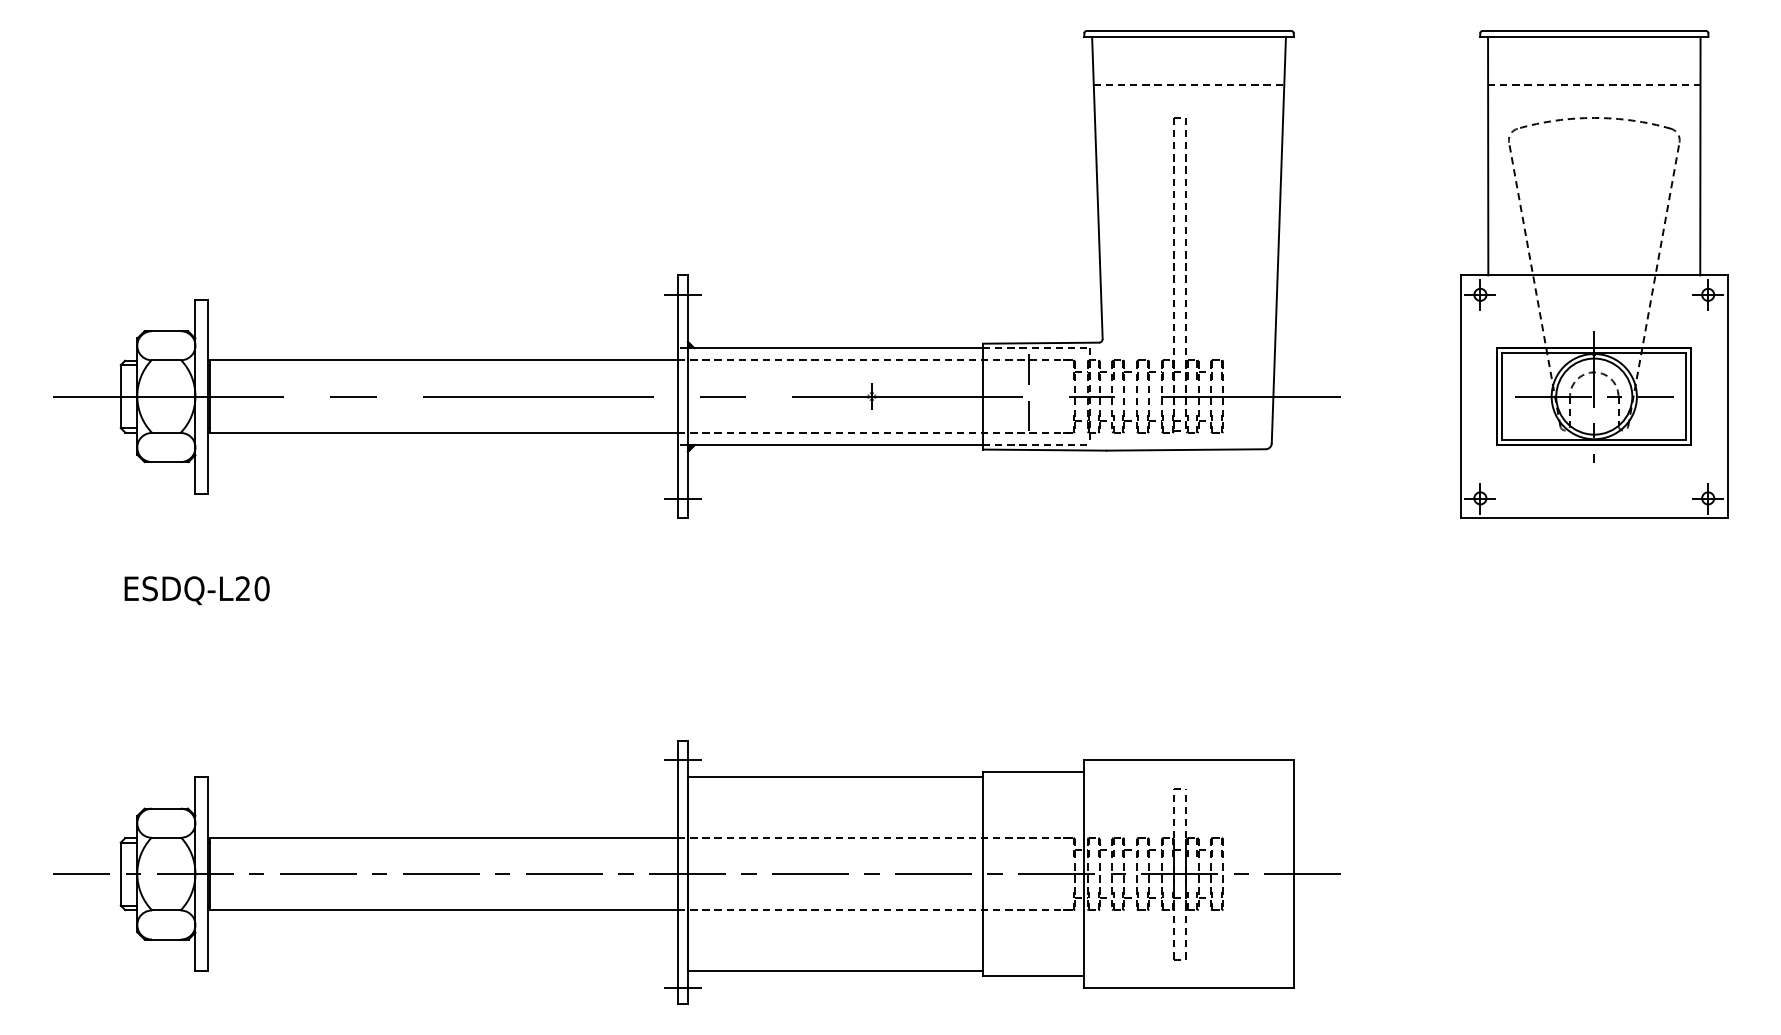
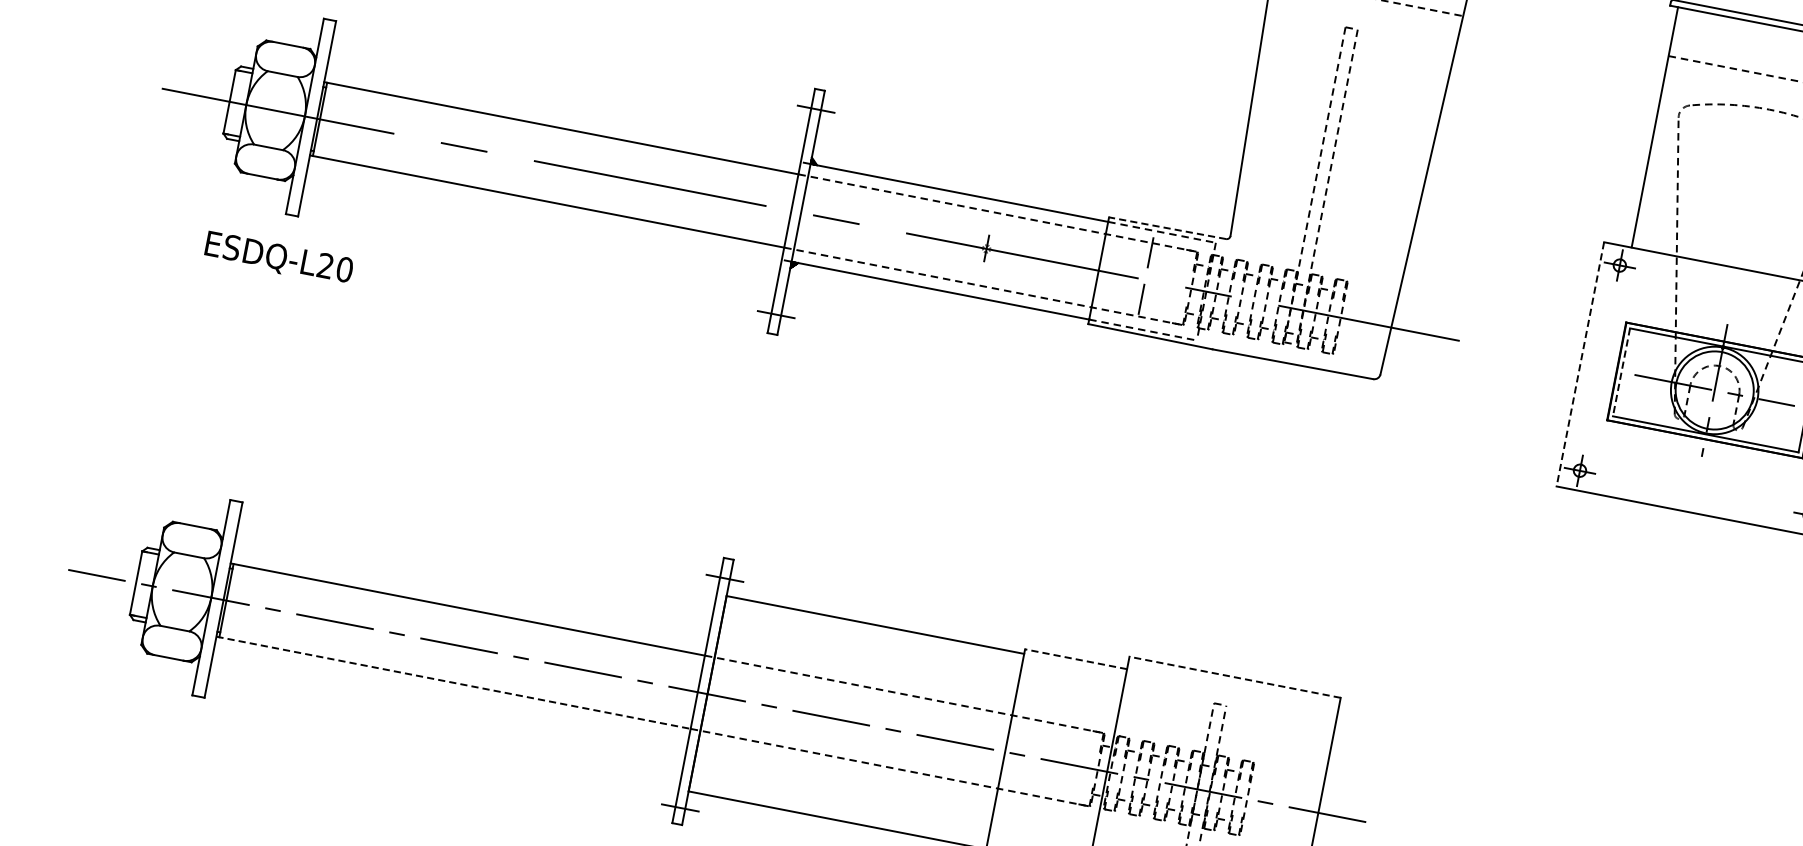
line: (1041, 343) -> (1167, 228), solid -> dashed
line: (1501, 396) -> (1621, 372), solid -> dashed
line: (1461, 397) -> (1580, 365), solid -> dashed
text: (196, 590) -> (278, 258), moved
line: (1189, 760) -> (1235, 677), solid -> dashed
line: (1033, 772) -> (1075, 659), solid -> dashed
line: (443, 910) -> (454, 682), solid -> dashed

